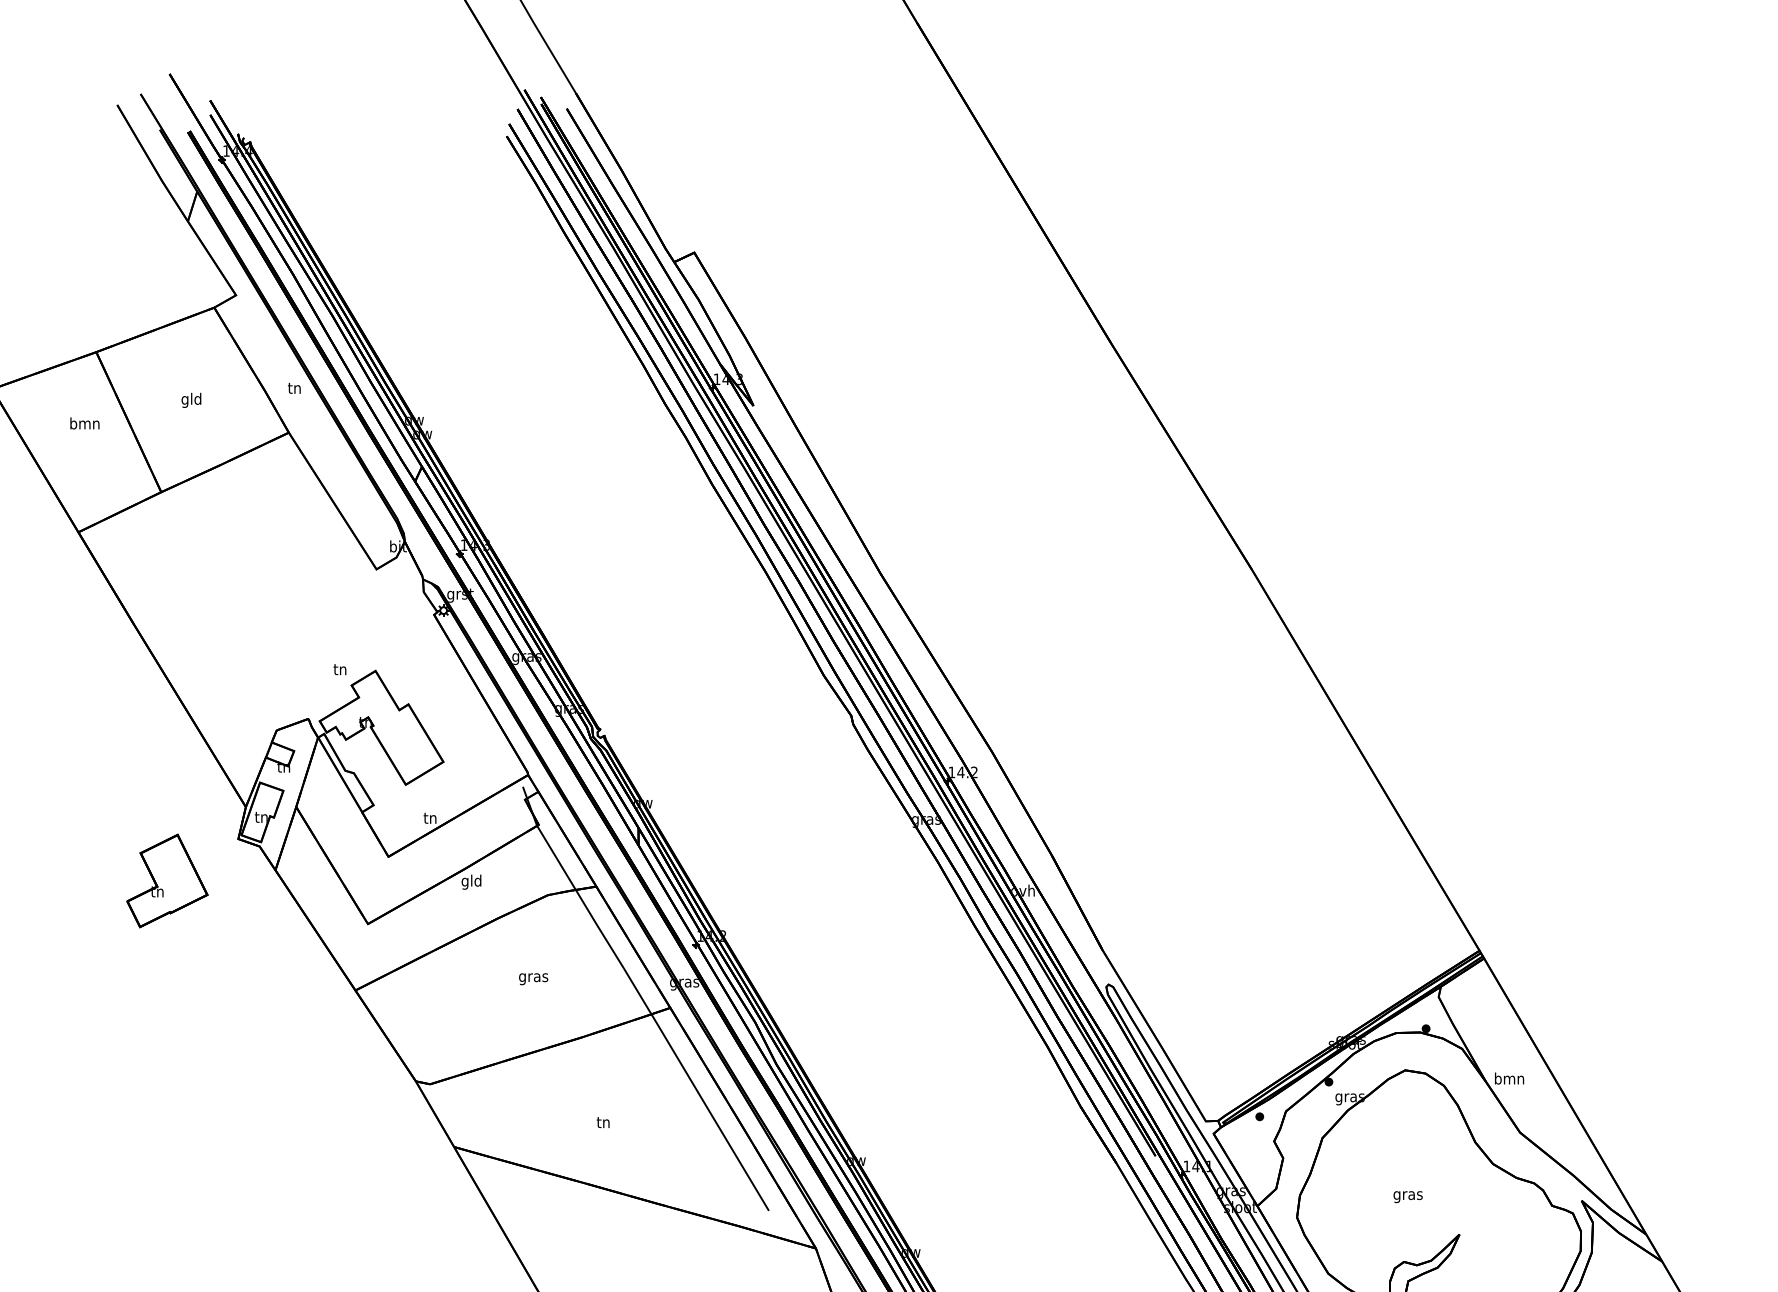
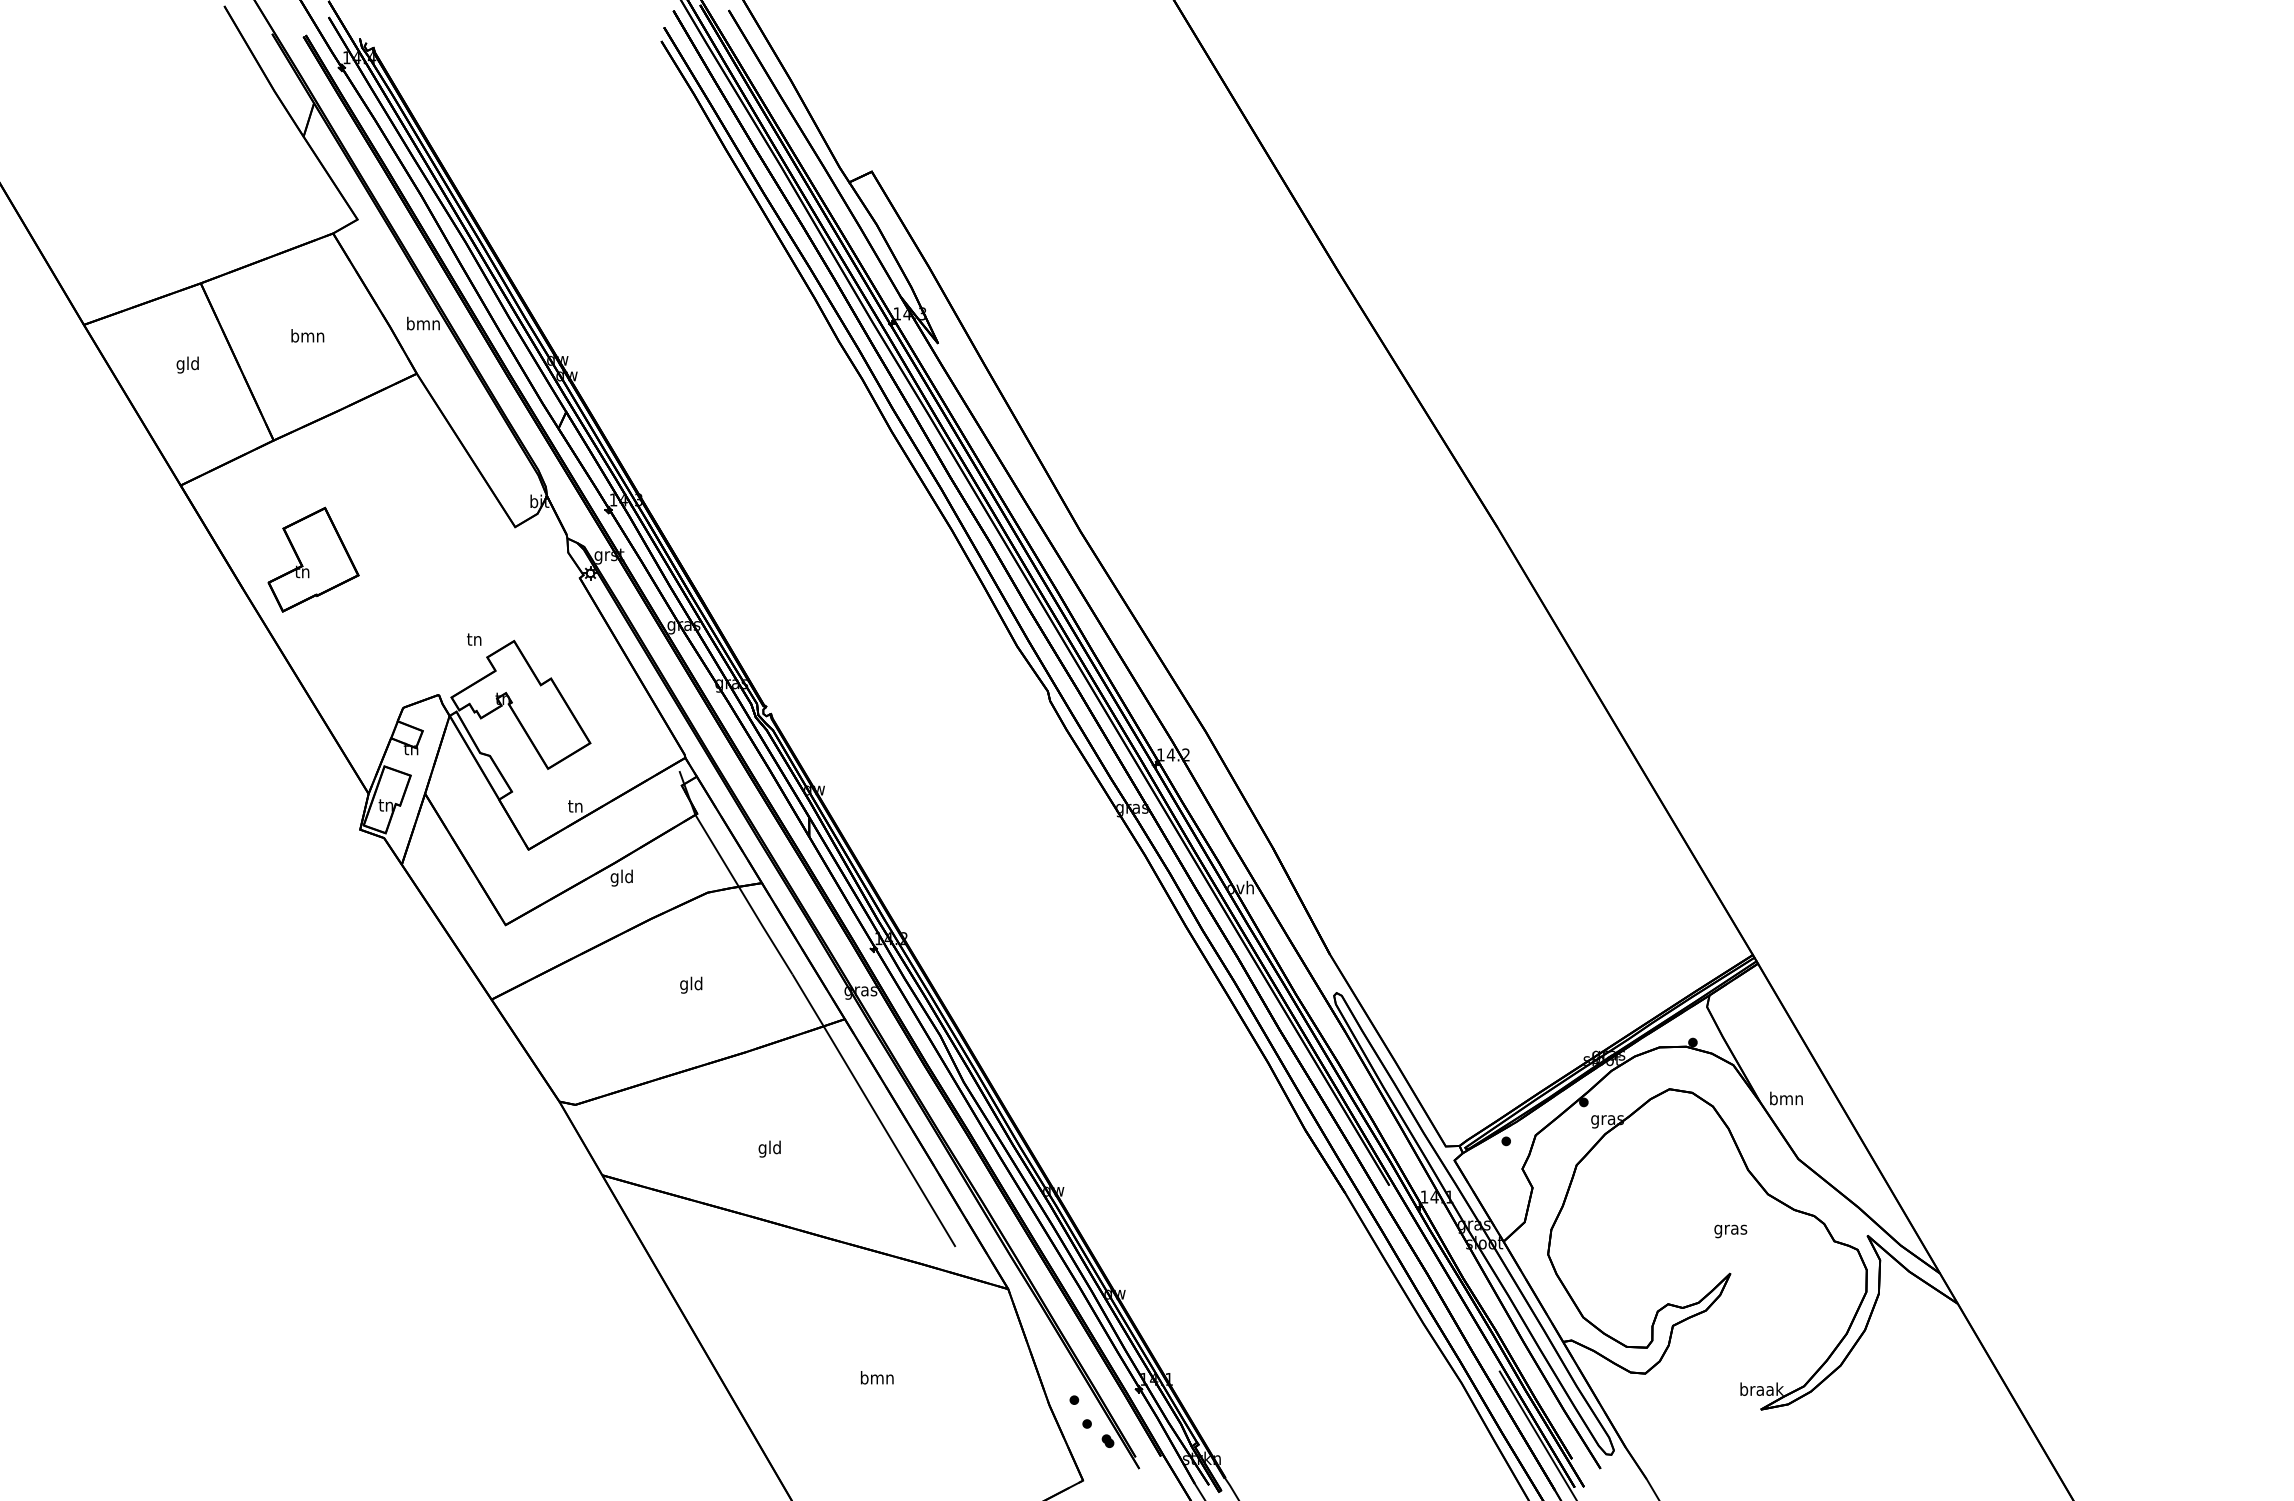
text: (294, 387) -> (423, 323), tn -> bmn
text: (191, 400) -> (307, 337), gld -> bmn
text: (84, 424) -> (187, 364), bmn -> gld
part: (167, 880) -> (313, 559), moved
text: (533, 977) -> (691, 984), gras -> gld
text: (603, 1123) -> (769, 1148), tn -> gld
text: (1407, 1197) -> (1730, 1231), moved

